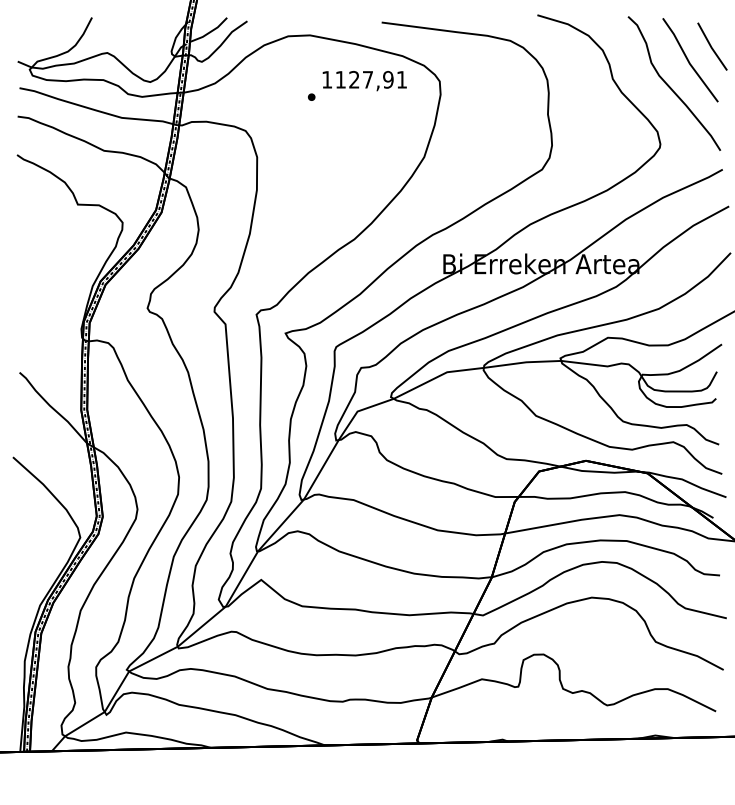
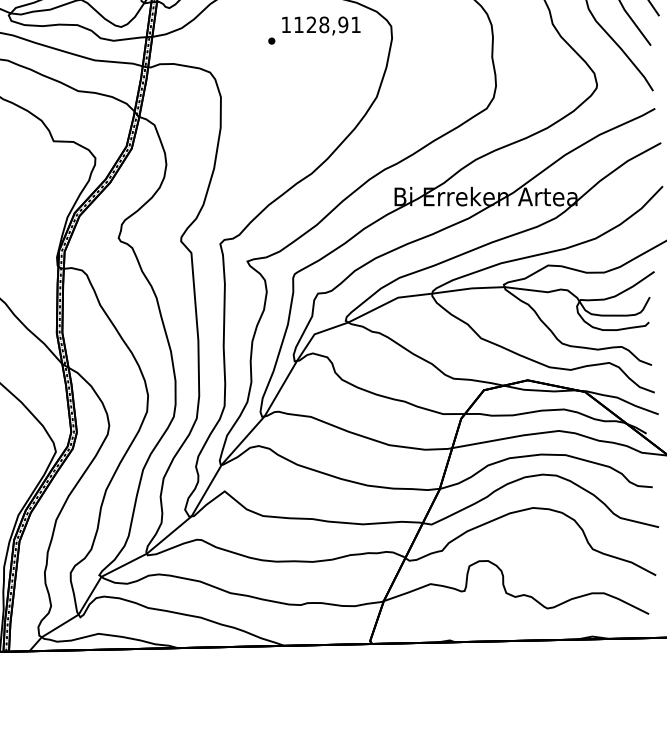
text: (367, 79) -> (323, 24), 1127,91 -> 1128,91

